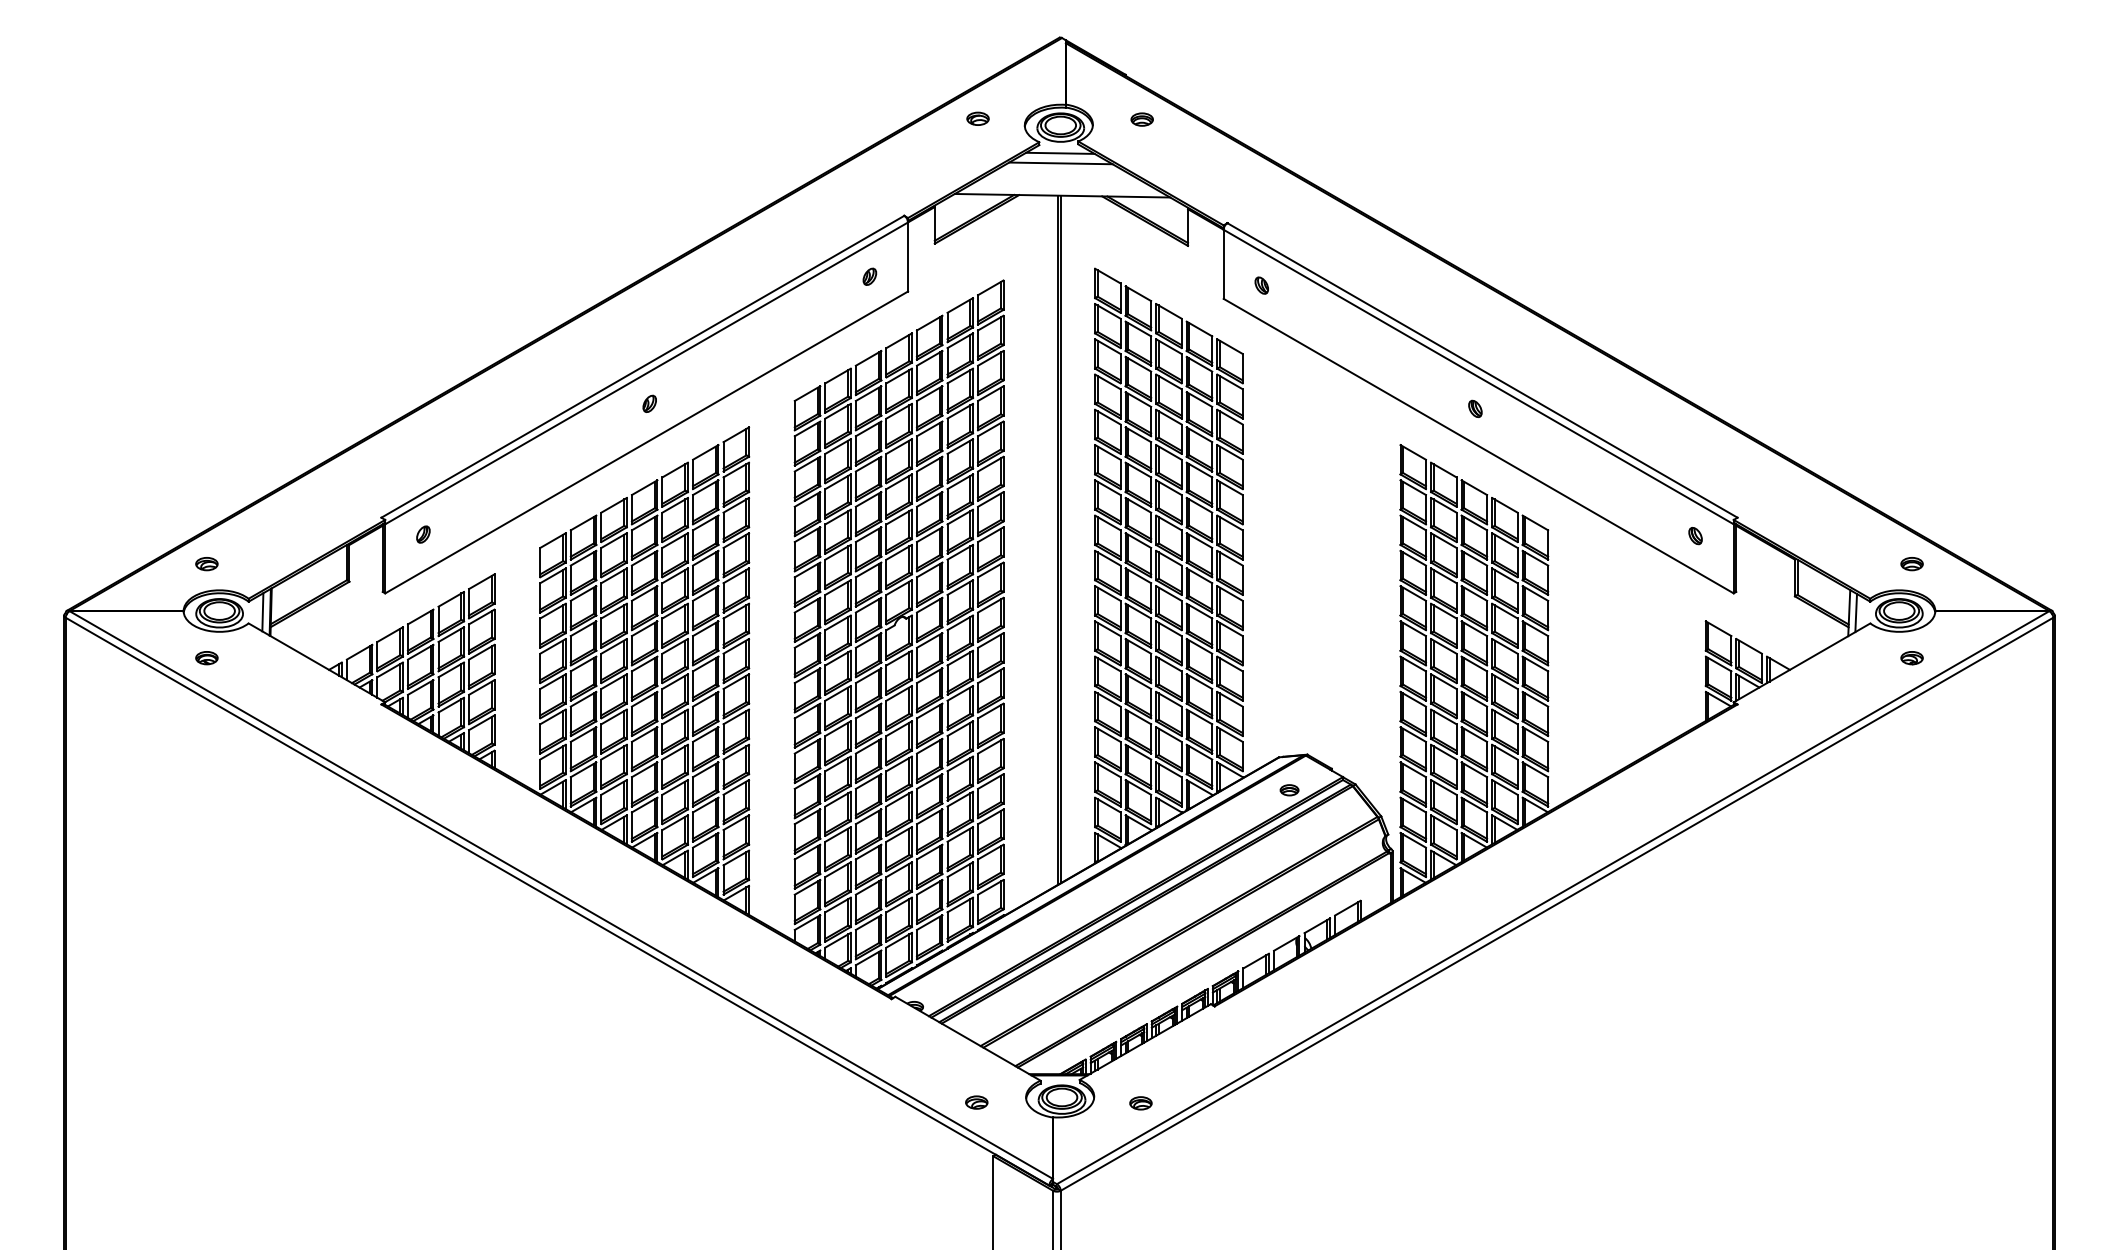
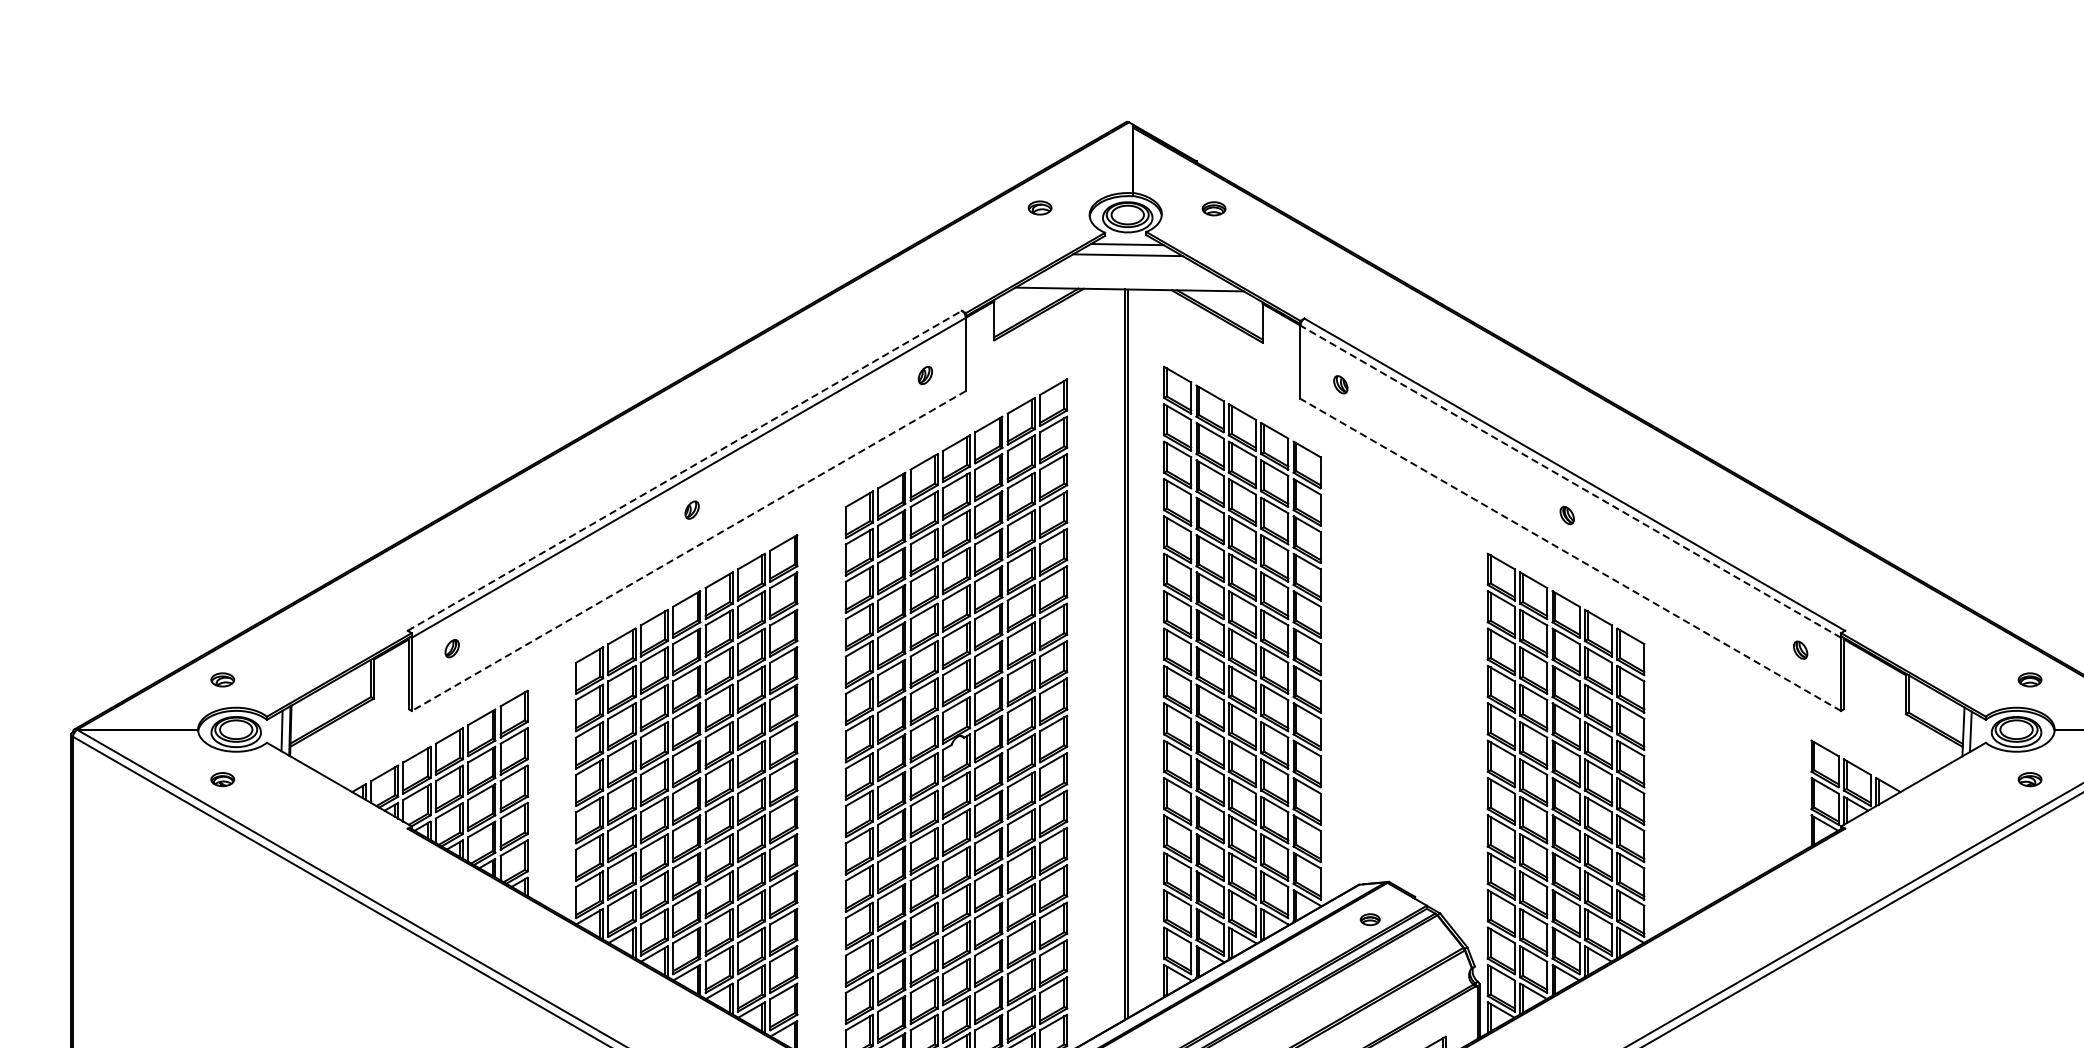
line: (642, 366) -> (684, 470), solid -> dashed
line: (1478, 377) -> (1570, 482), solid -> dashed
line: (646, 442) -> (688, 551), solid -> dashed
line: (1478, 446) -> (1570, 555), solid -> dashed

